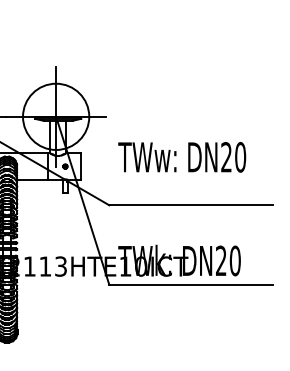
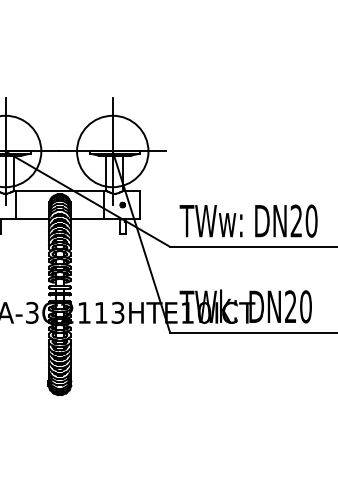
text: (182, 156) -> (248, 220), moved

